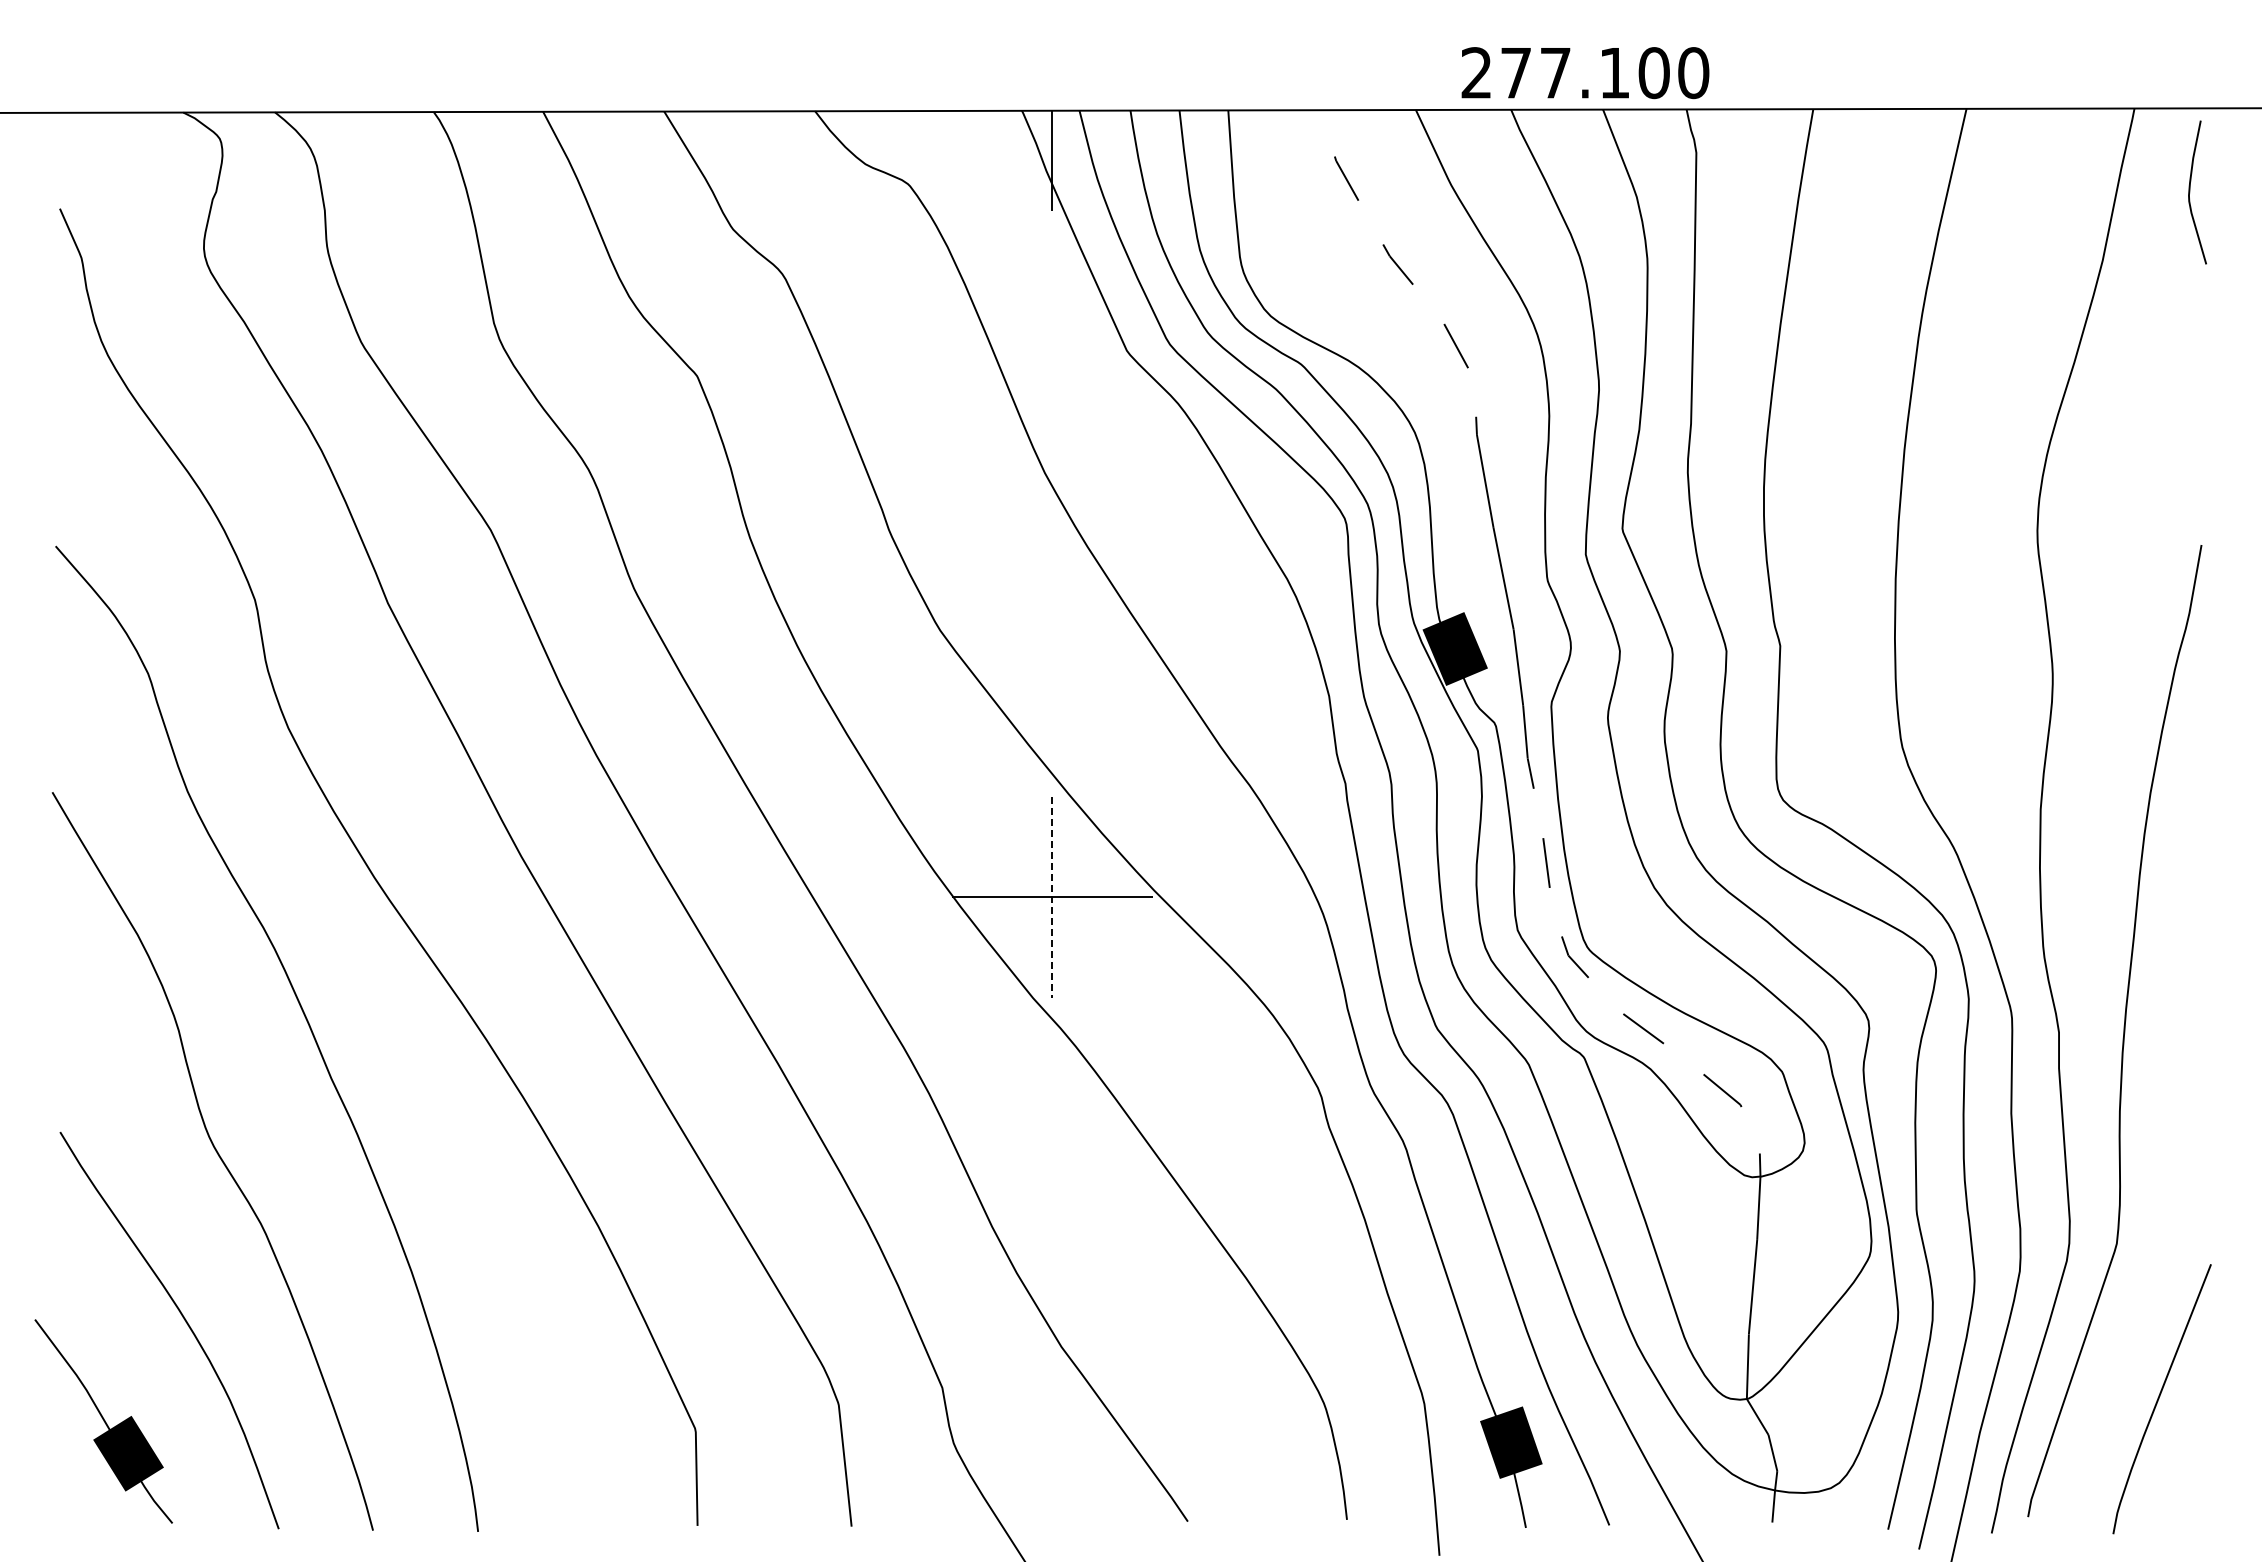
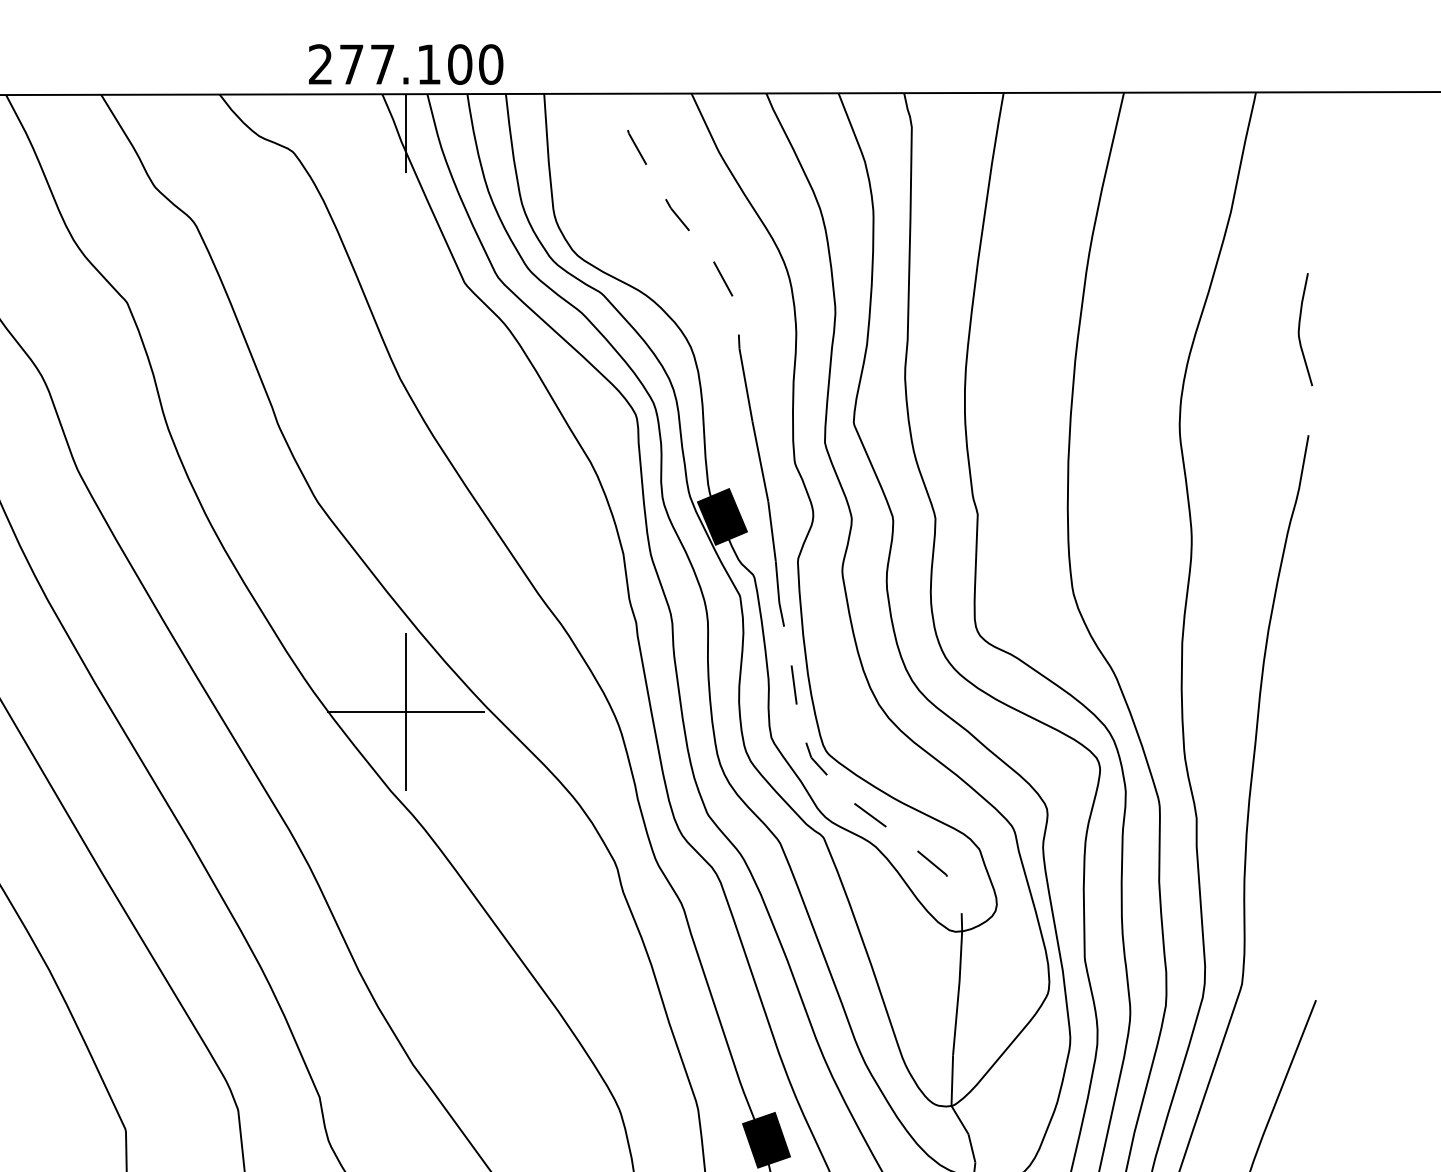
text: (1585, 73) -> (406, 64), moved
curve: (2190, 192) -> (1299, 329), moved
line: (1052, 897) -> (406, 712), dashed -> solid

